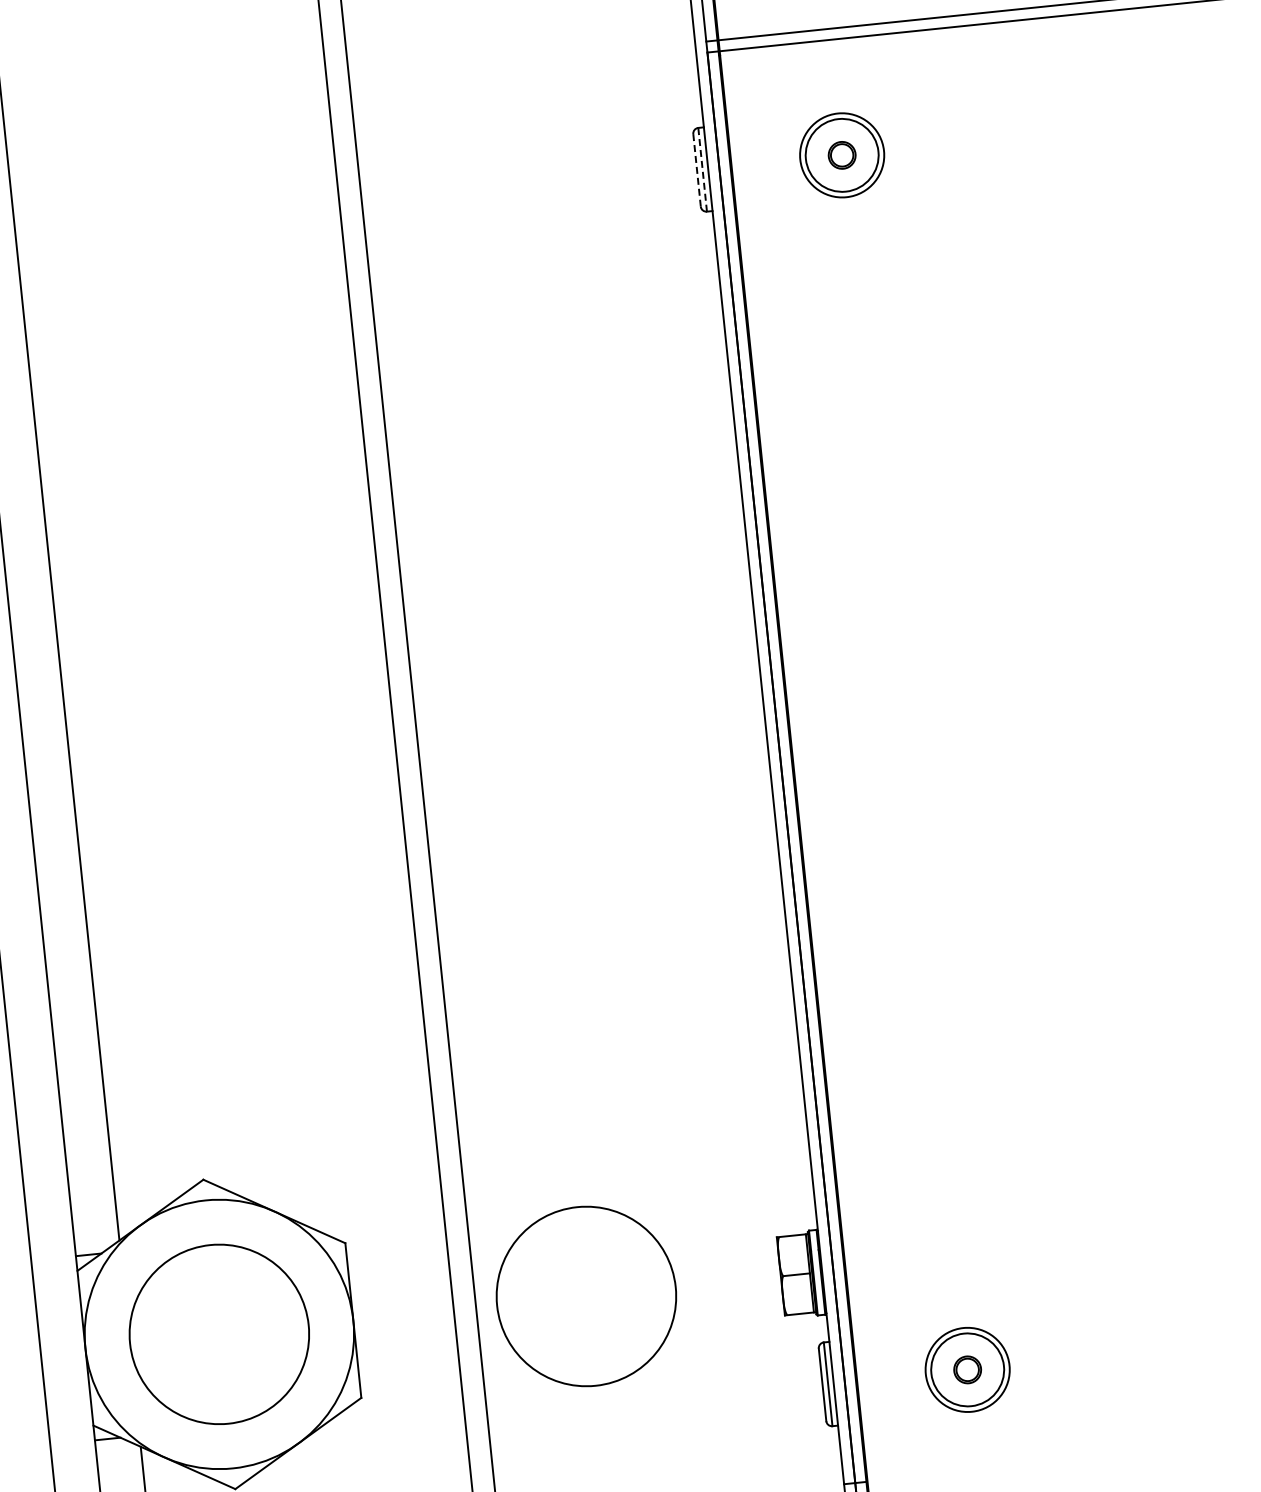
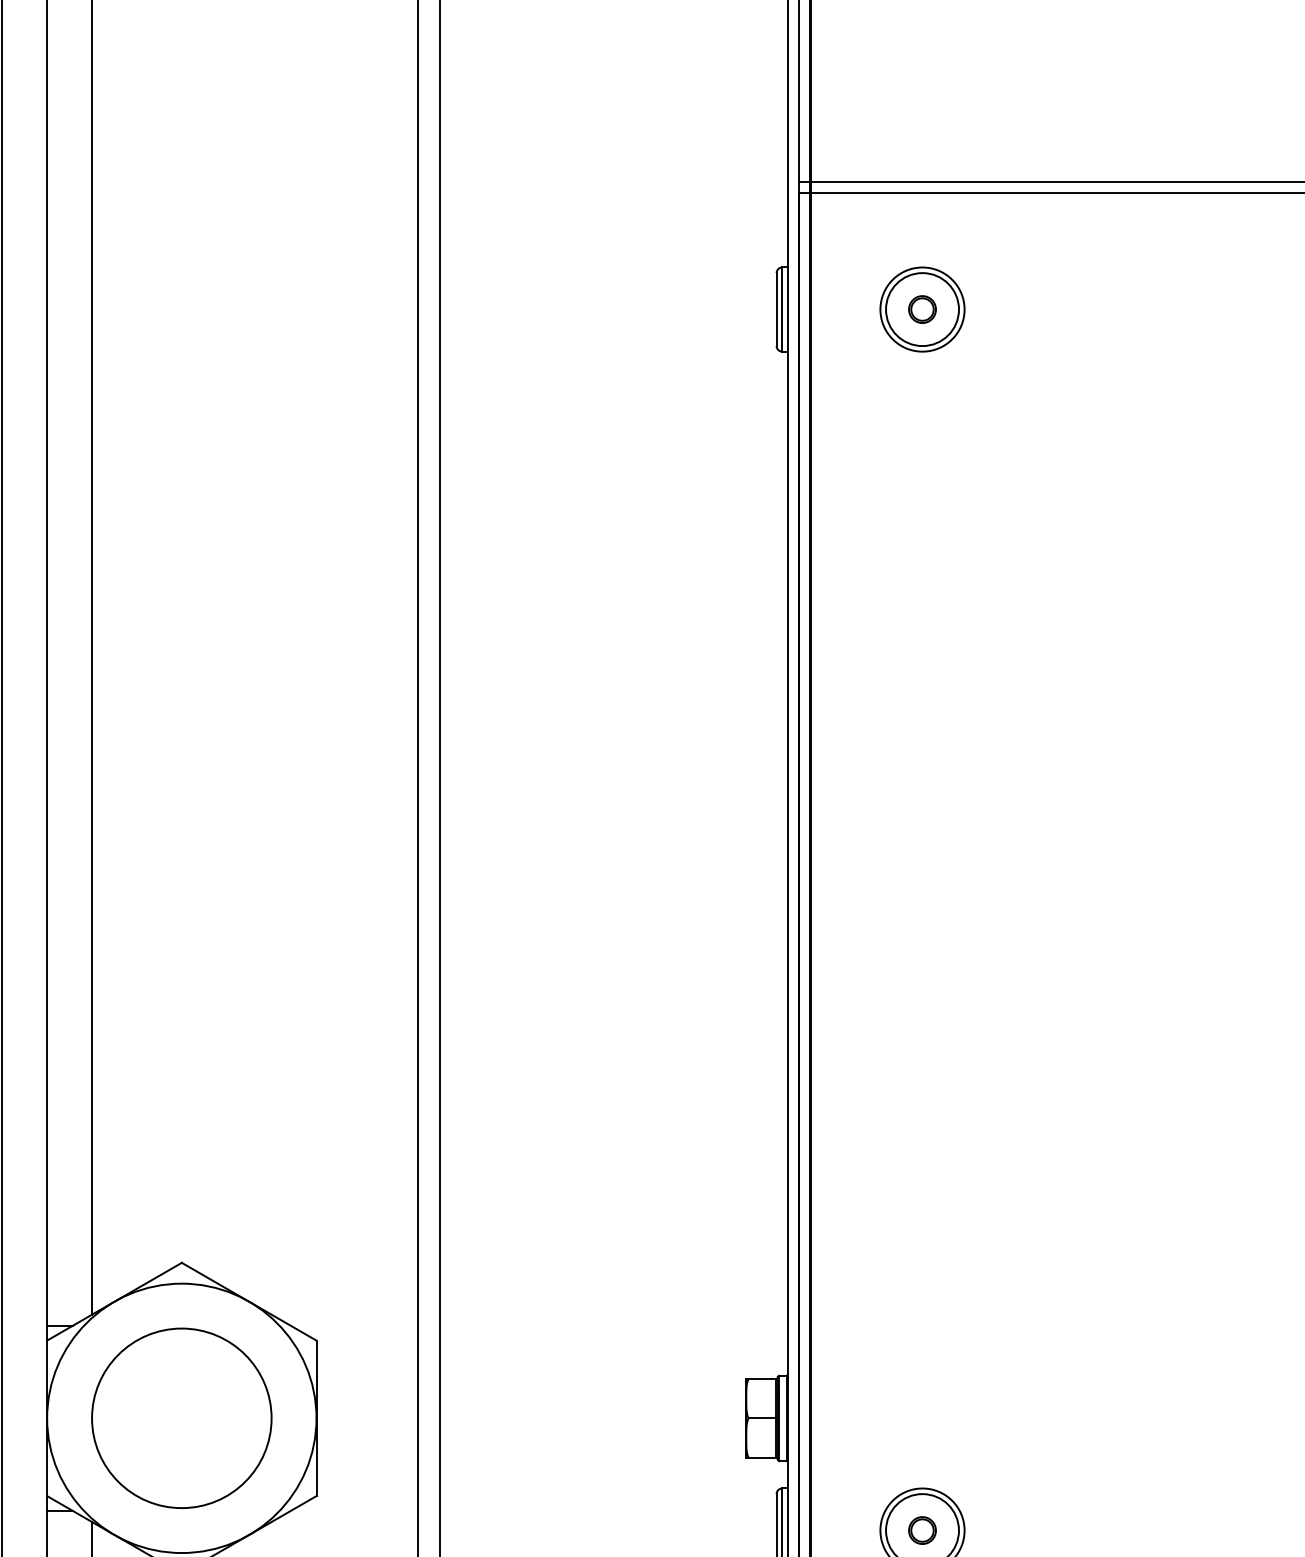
line: (702, 169) -> (782, 309), dashed -> solid
line: (697, 171) -> (776, 310), dashed -> solid
circle: (586, 1295) -> (550, 1417), removed

